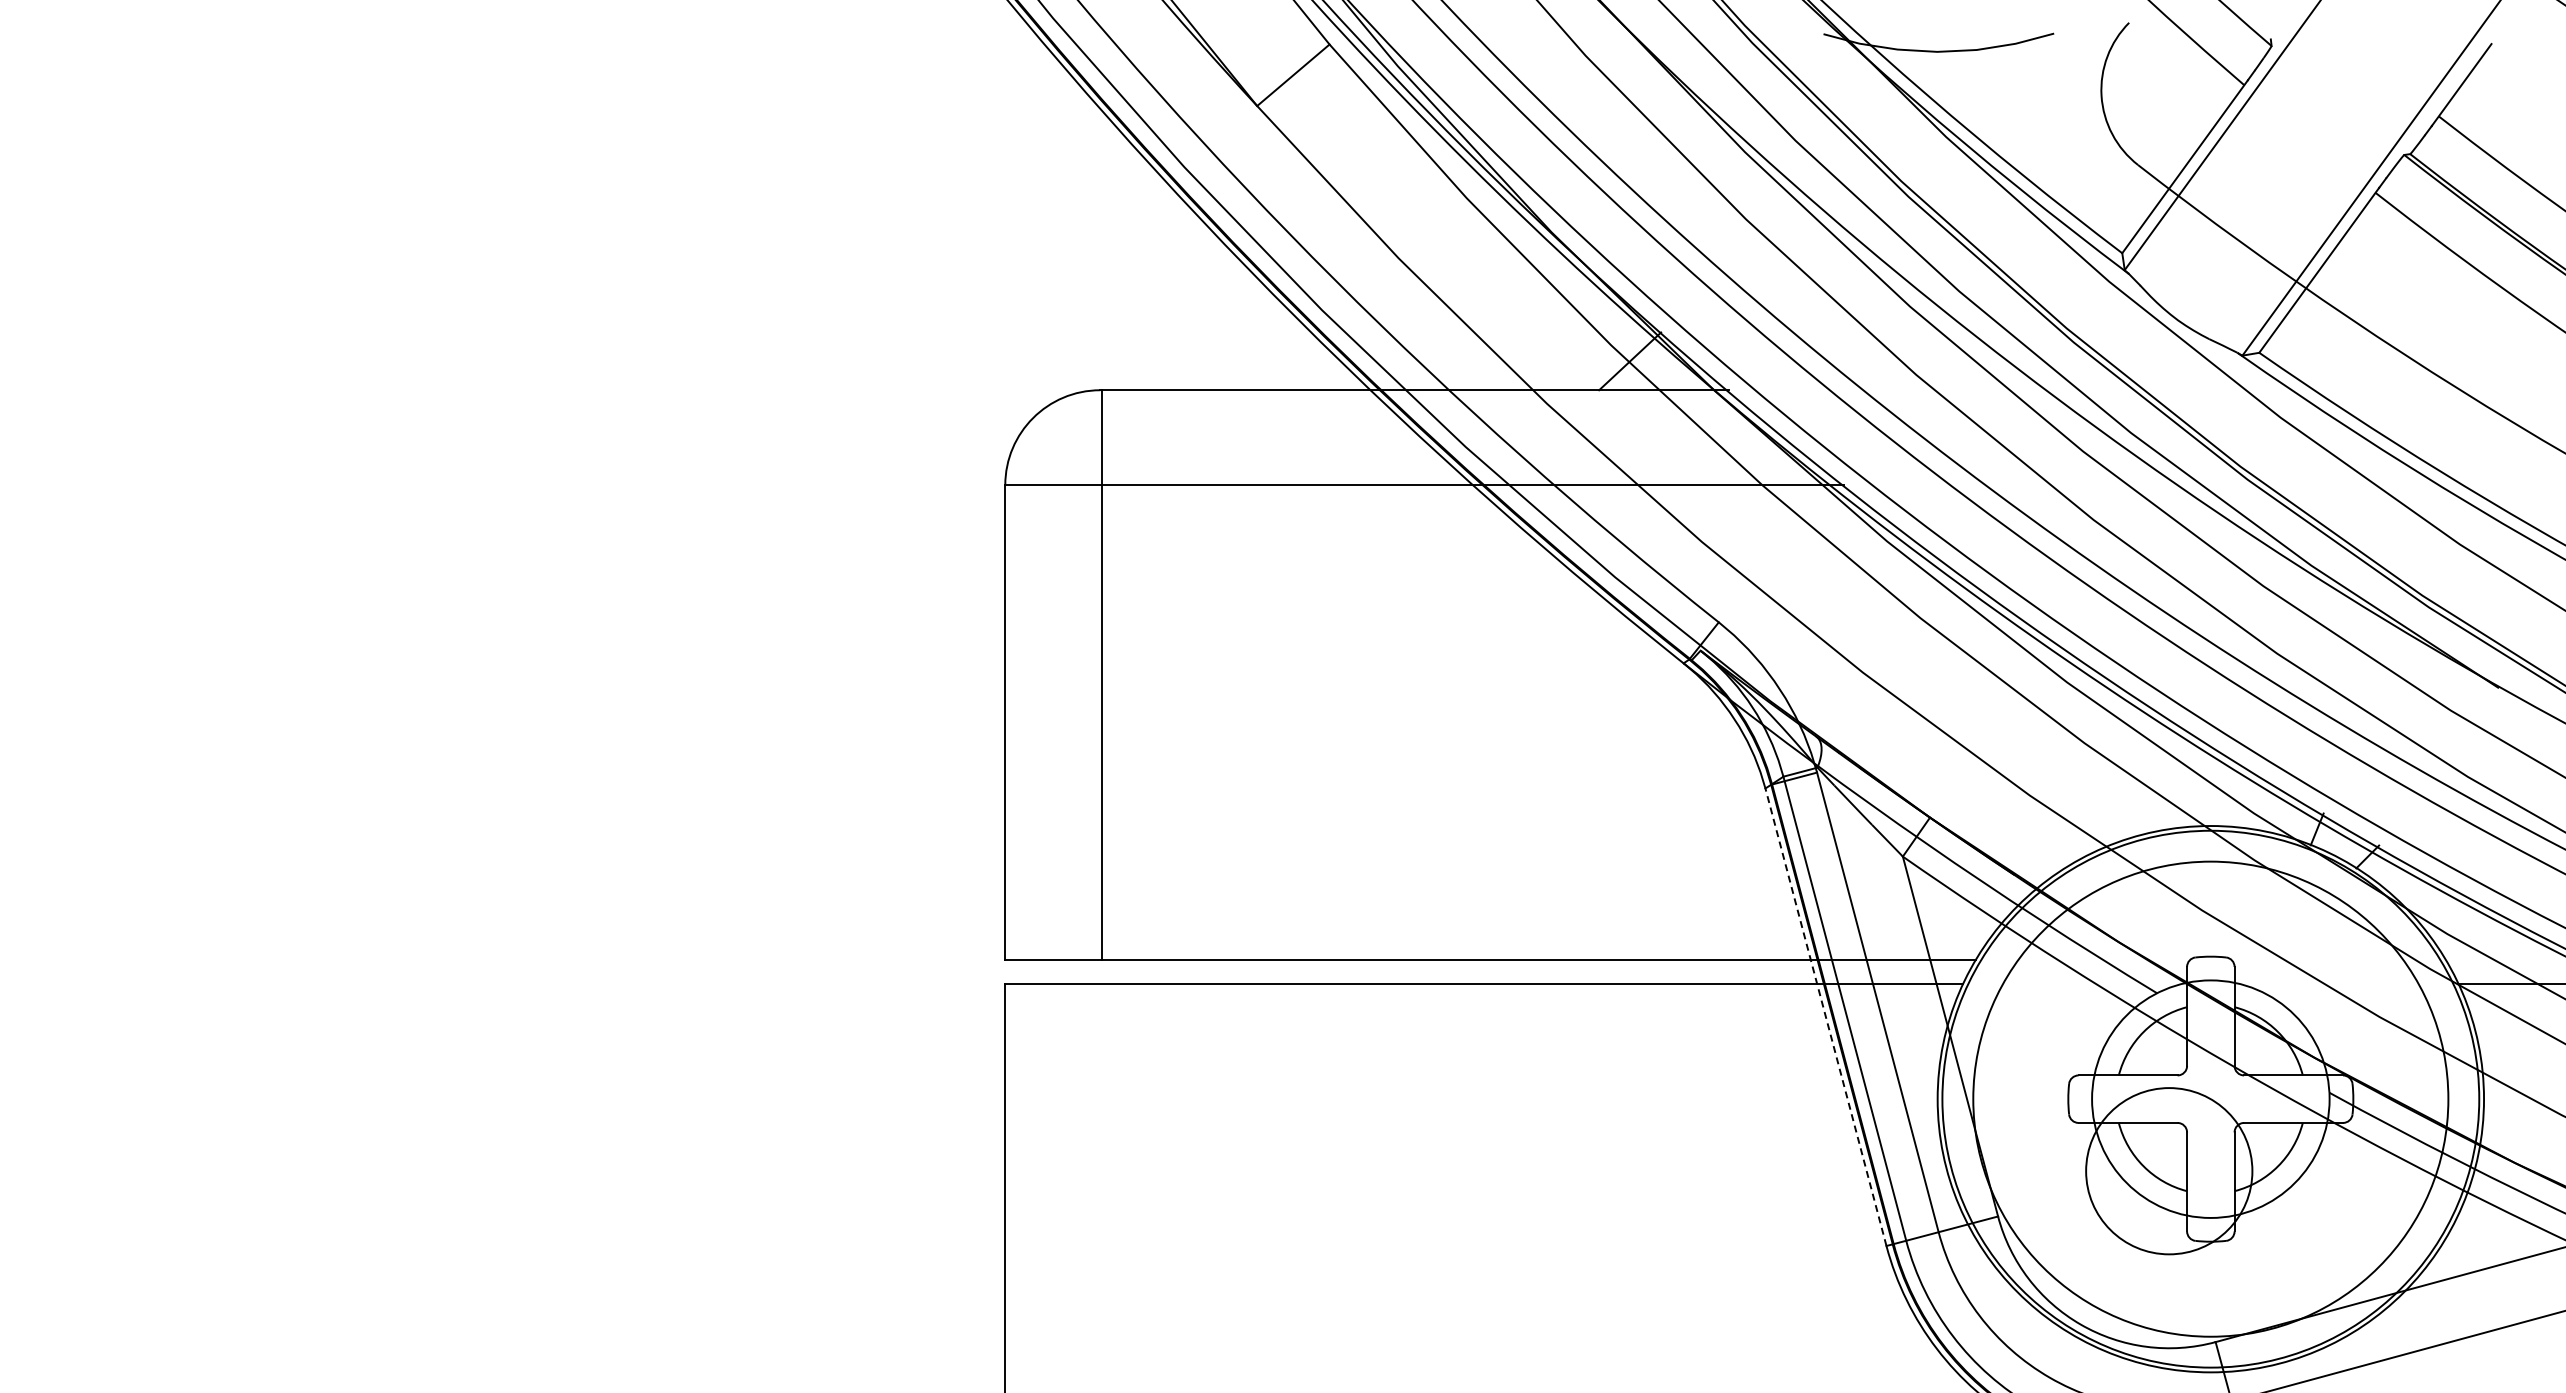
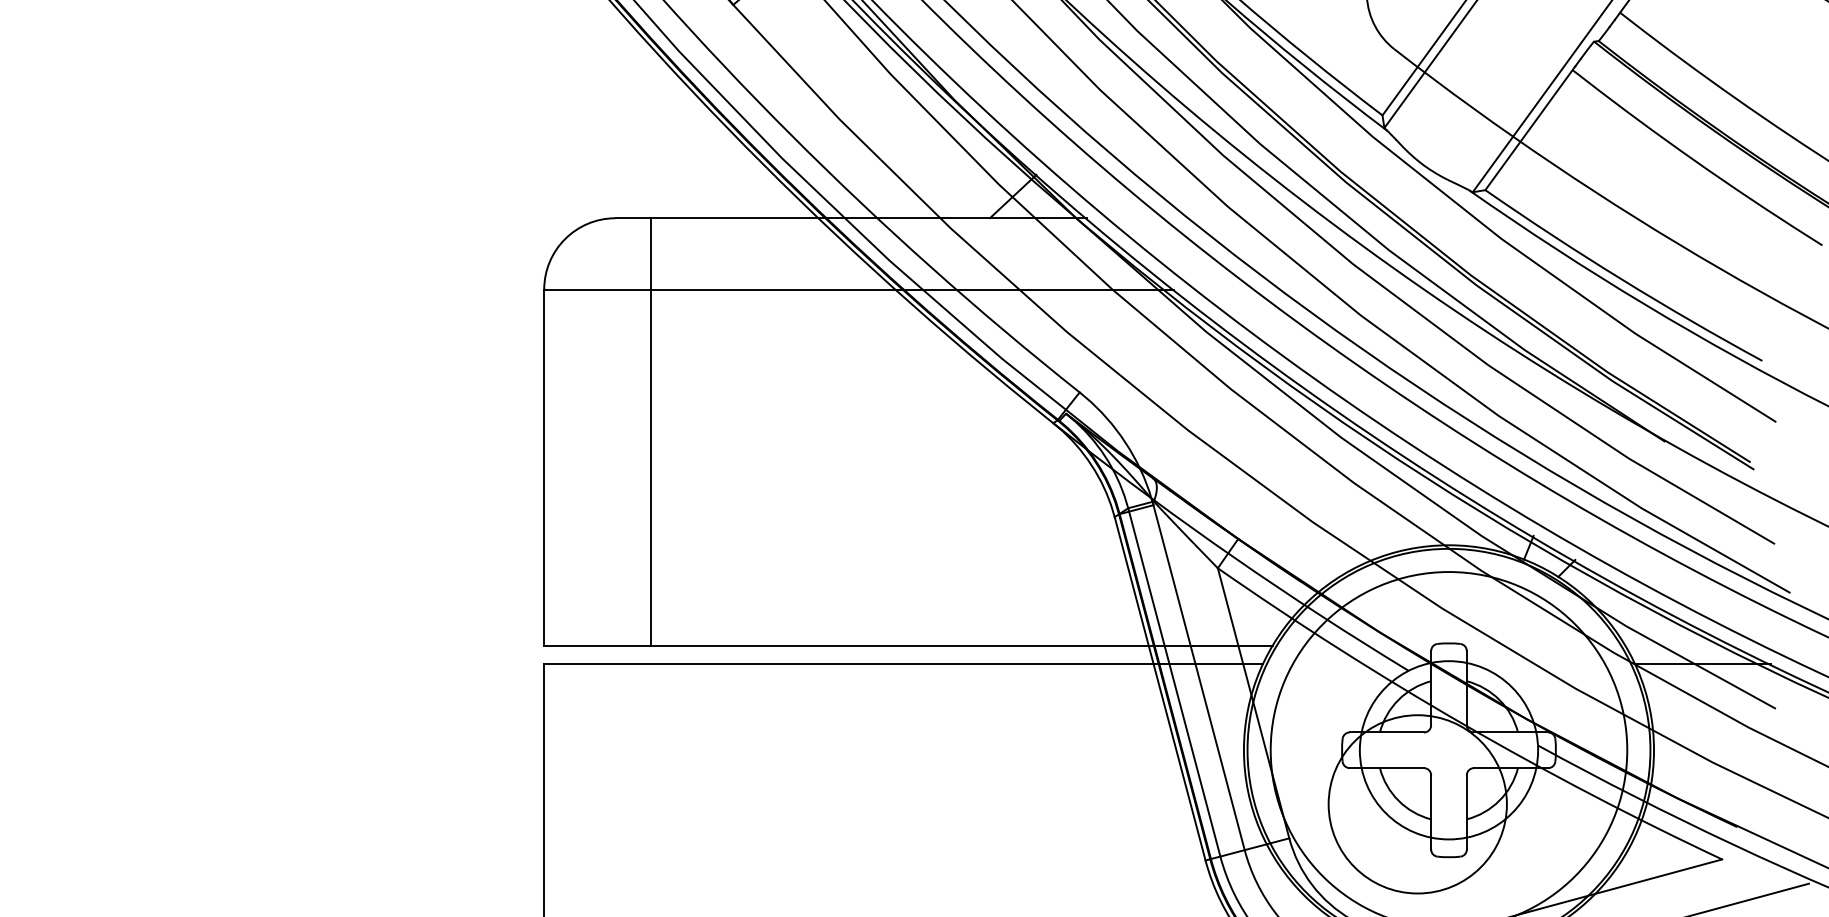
line: (1101, 675) -> (650, 432), moved
line: (1825, 1017) -> (1159, 689), dashed -> solid
circle: (2169, 1170) -> (1417, 803), size x1.43

